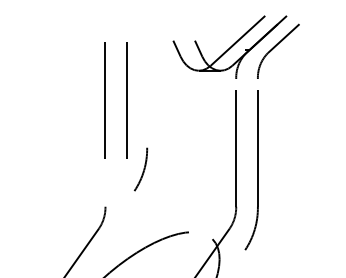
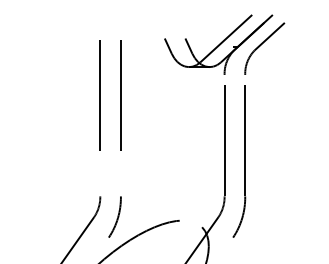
arc: (142, 171) -> (116, 218), moved

